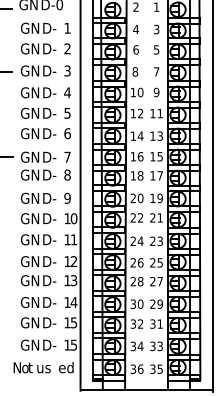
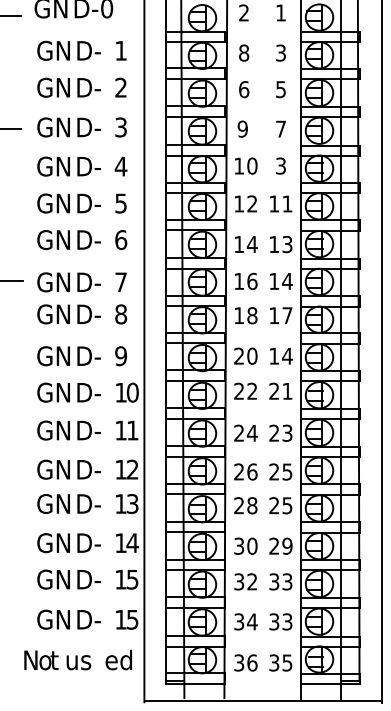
text: (136, 29) -> (244, 52), 4 -> 8
text: (135, 71) -> (243, 128), 8 -> 9
text: (156, 92) -> (280, 166), 9 -> 3
text: (160, 156) -> (287, 280), 15 -> 14
text: (160, 198) -> (287, 356), 19 -> 14
text: (159, 281) -> (286, 505), 27 -> 25
text: (159, 323) -> (286, 580), 31 -> 33

